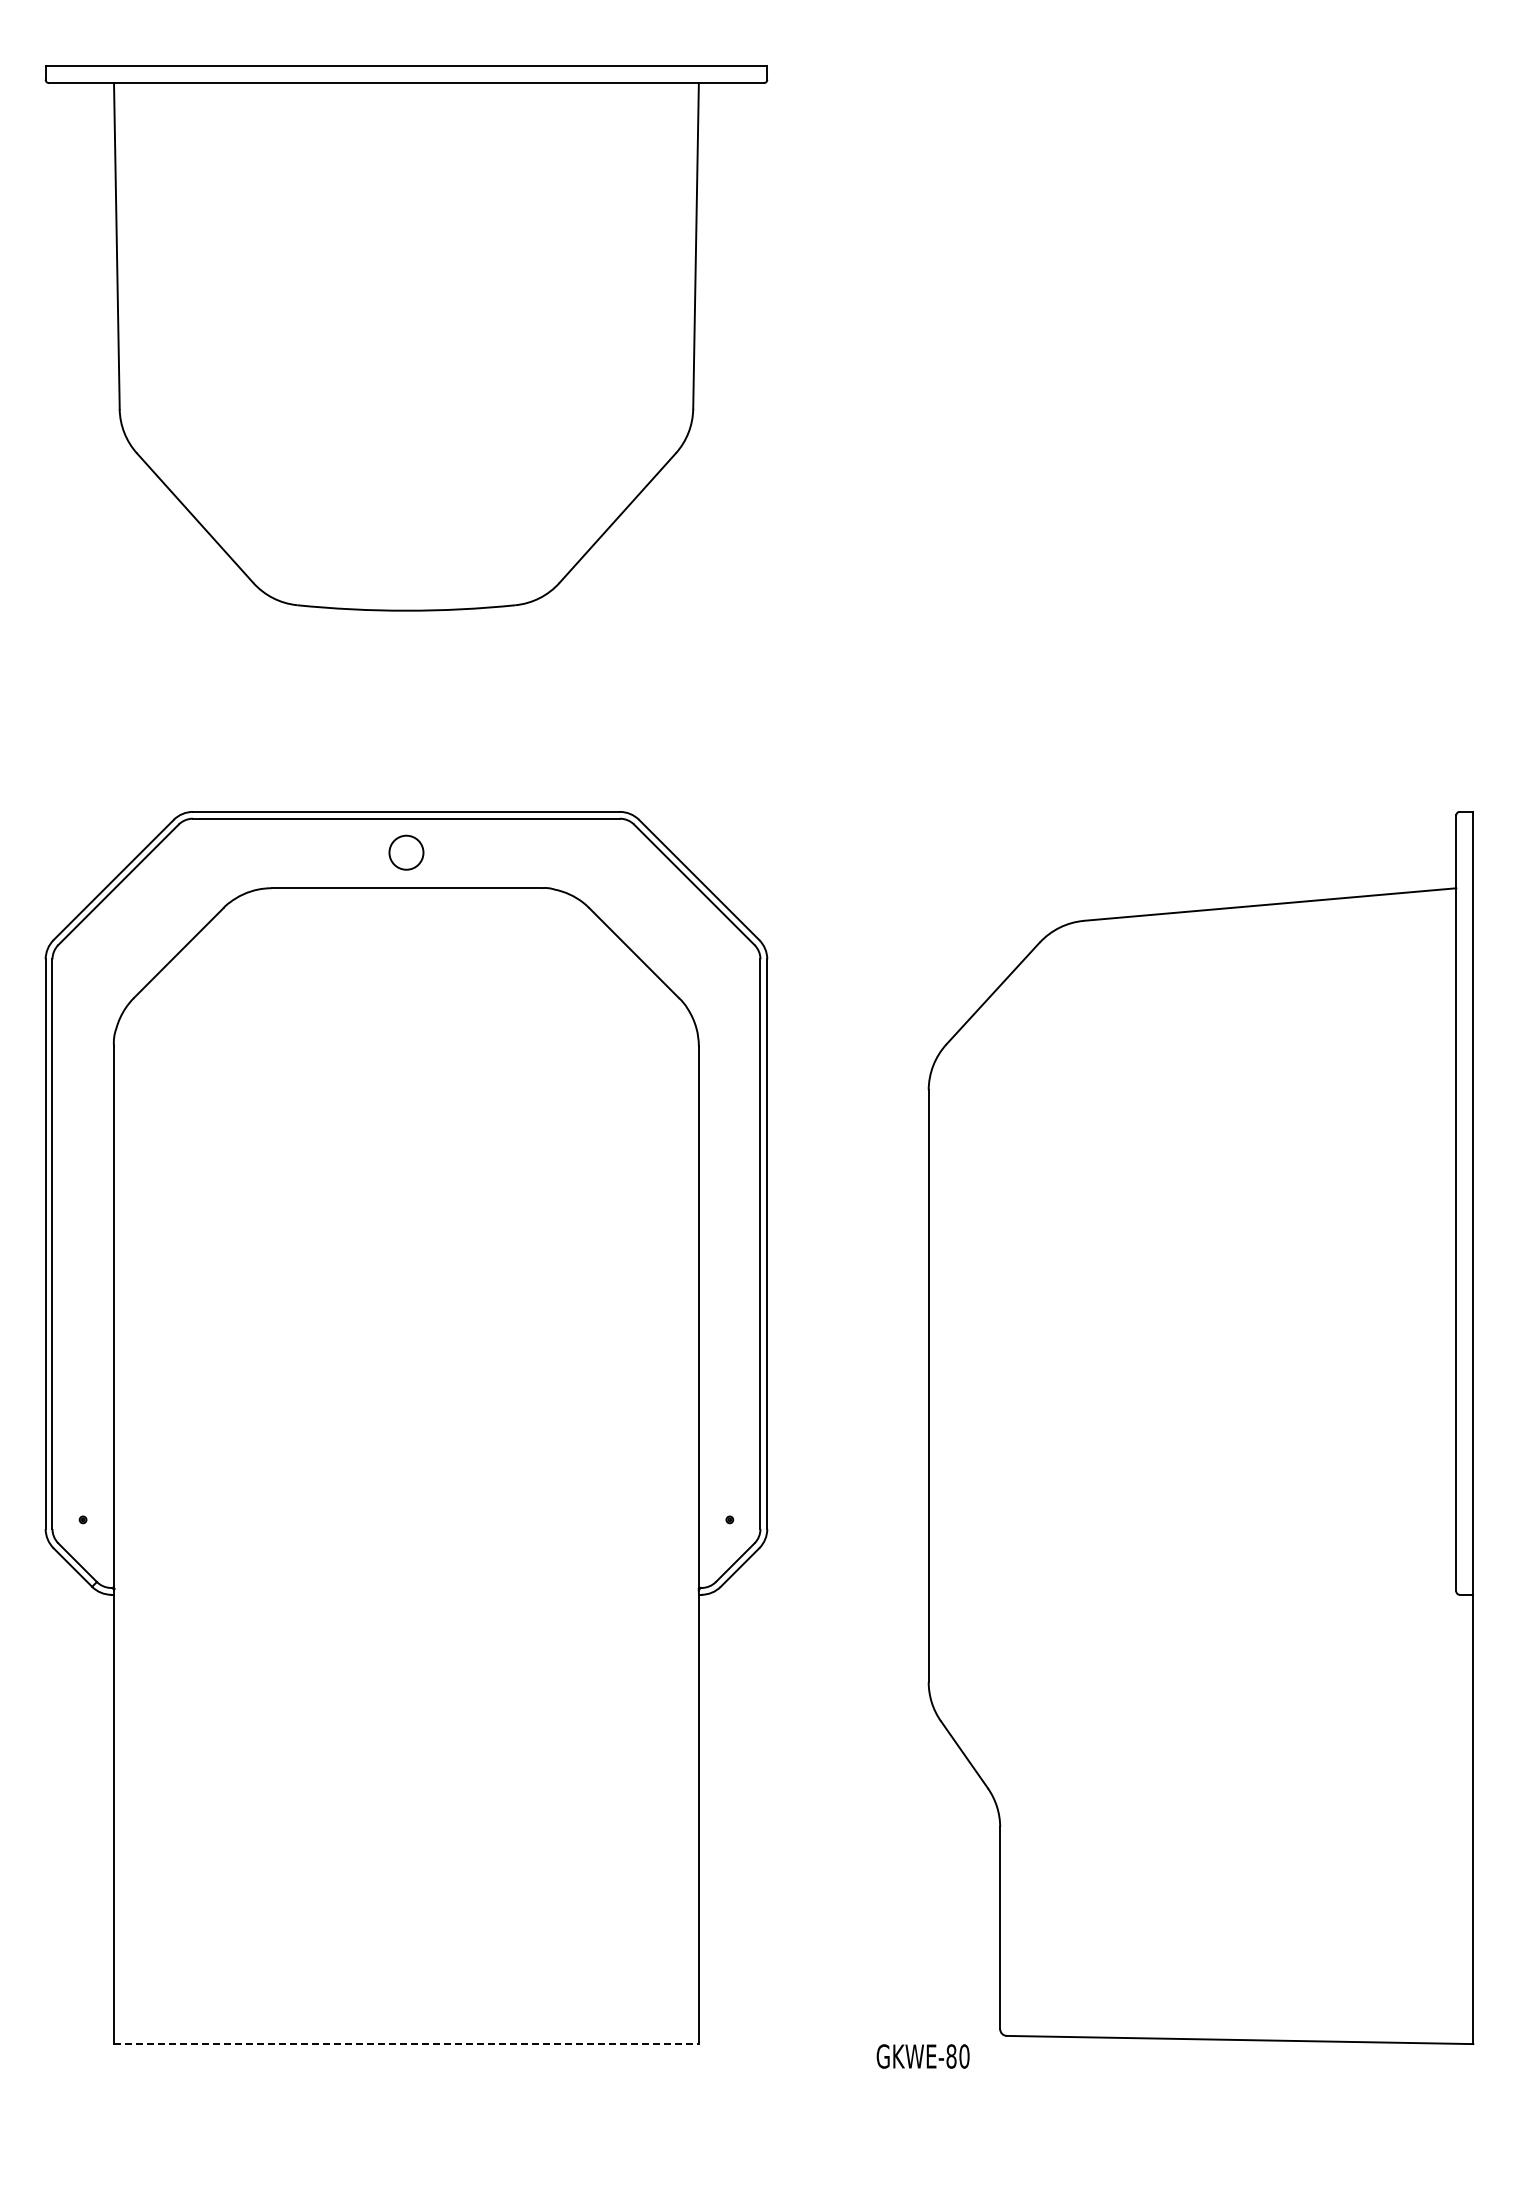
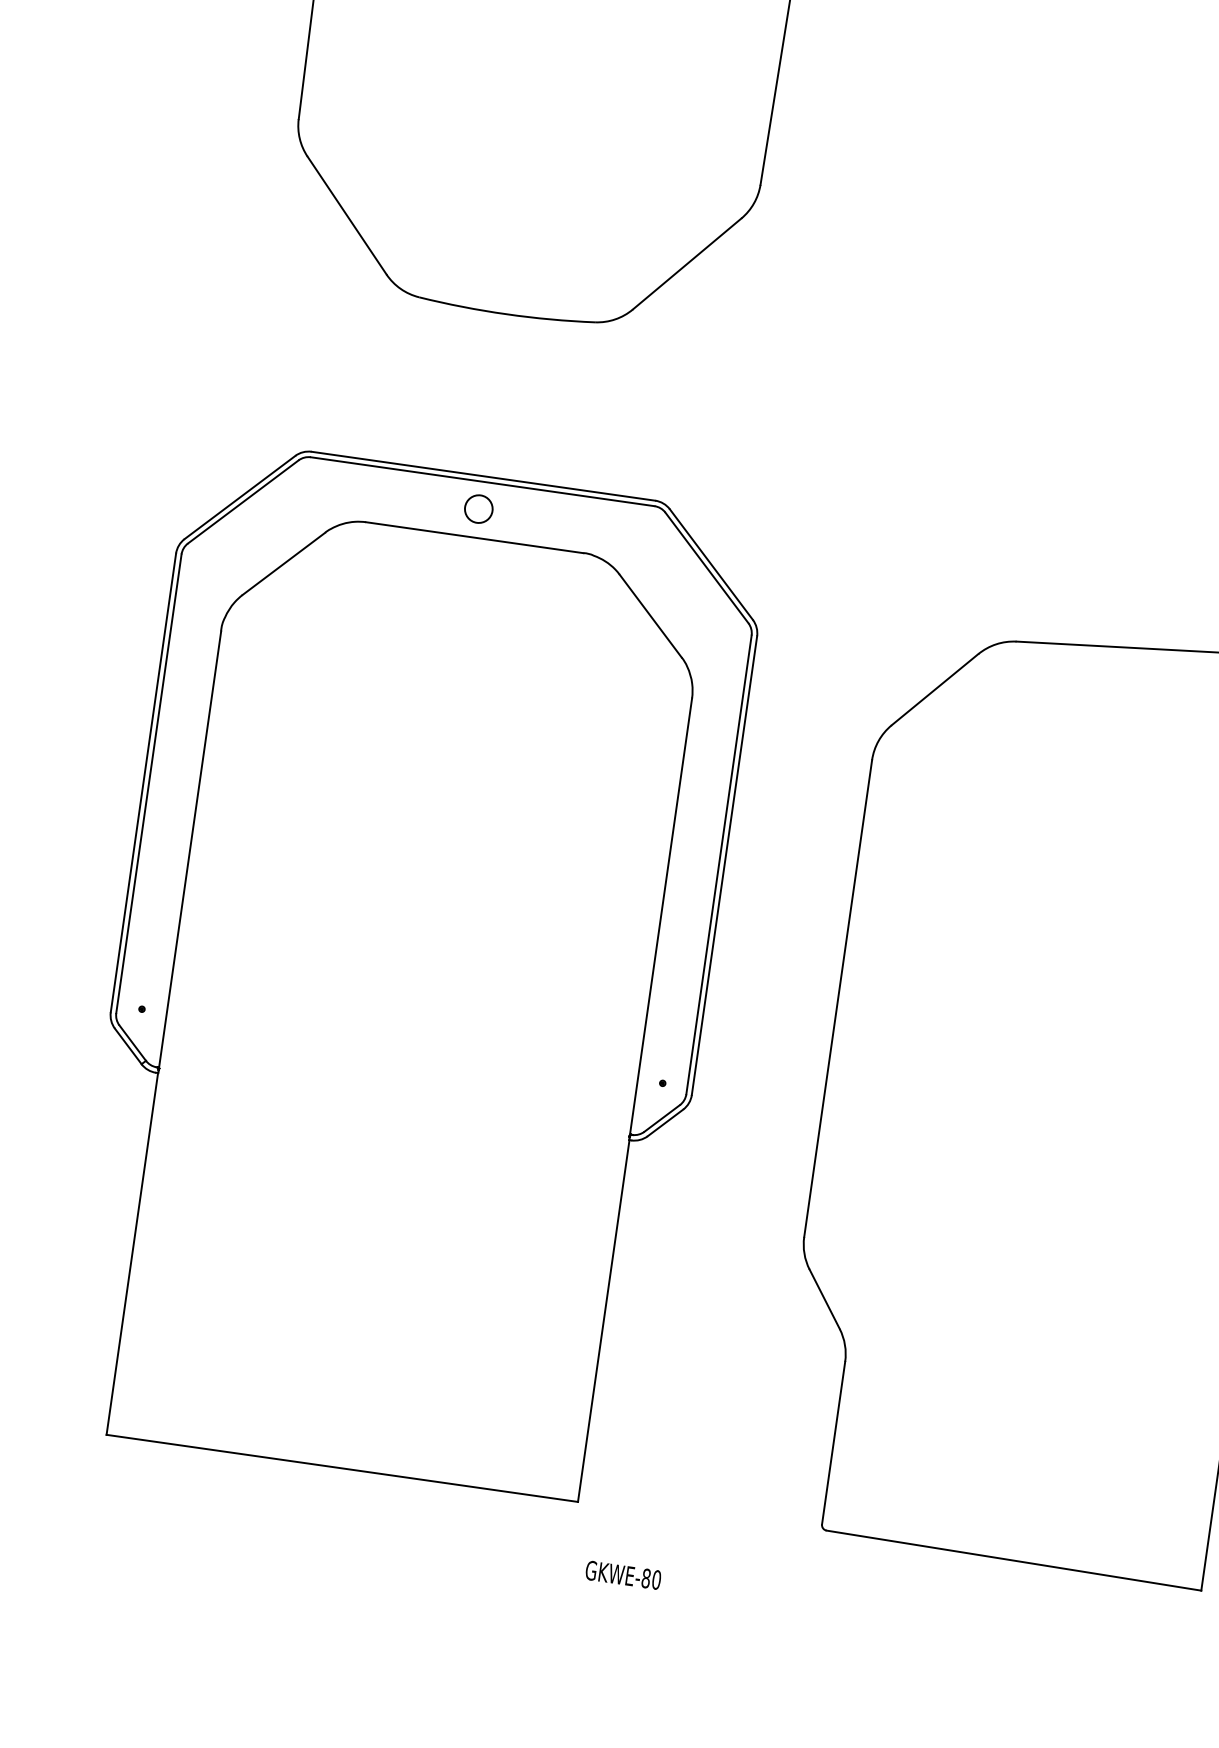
line: (406, 2044) -> (342, 1468), dashed -> solid
text: (922, 2056) -> (622, 1575), moved

